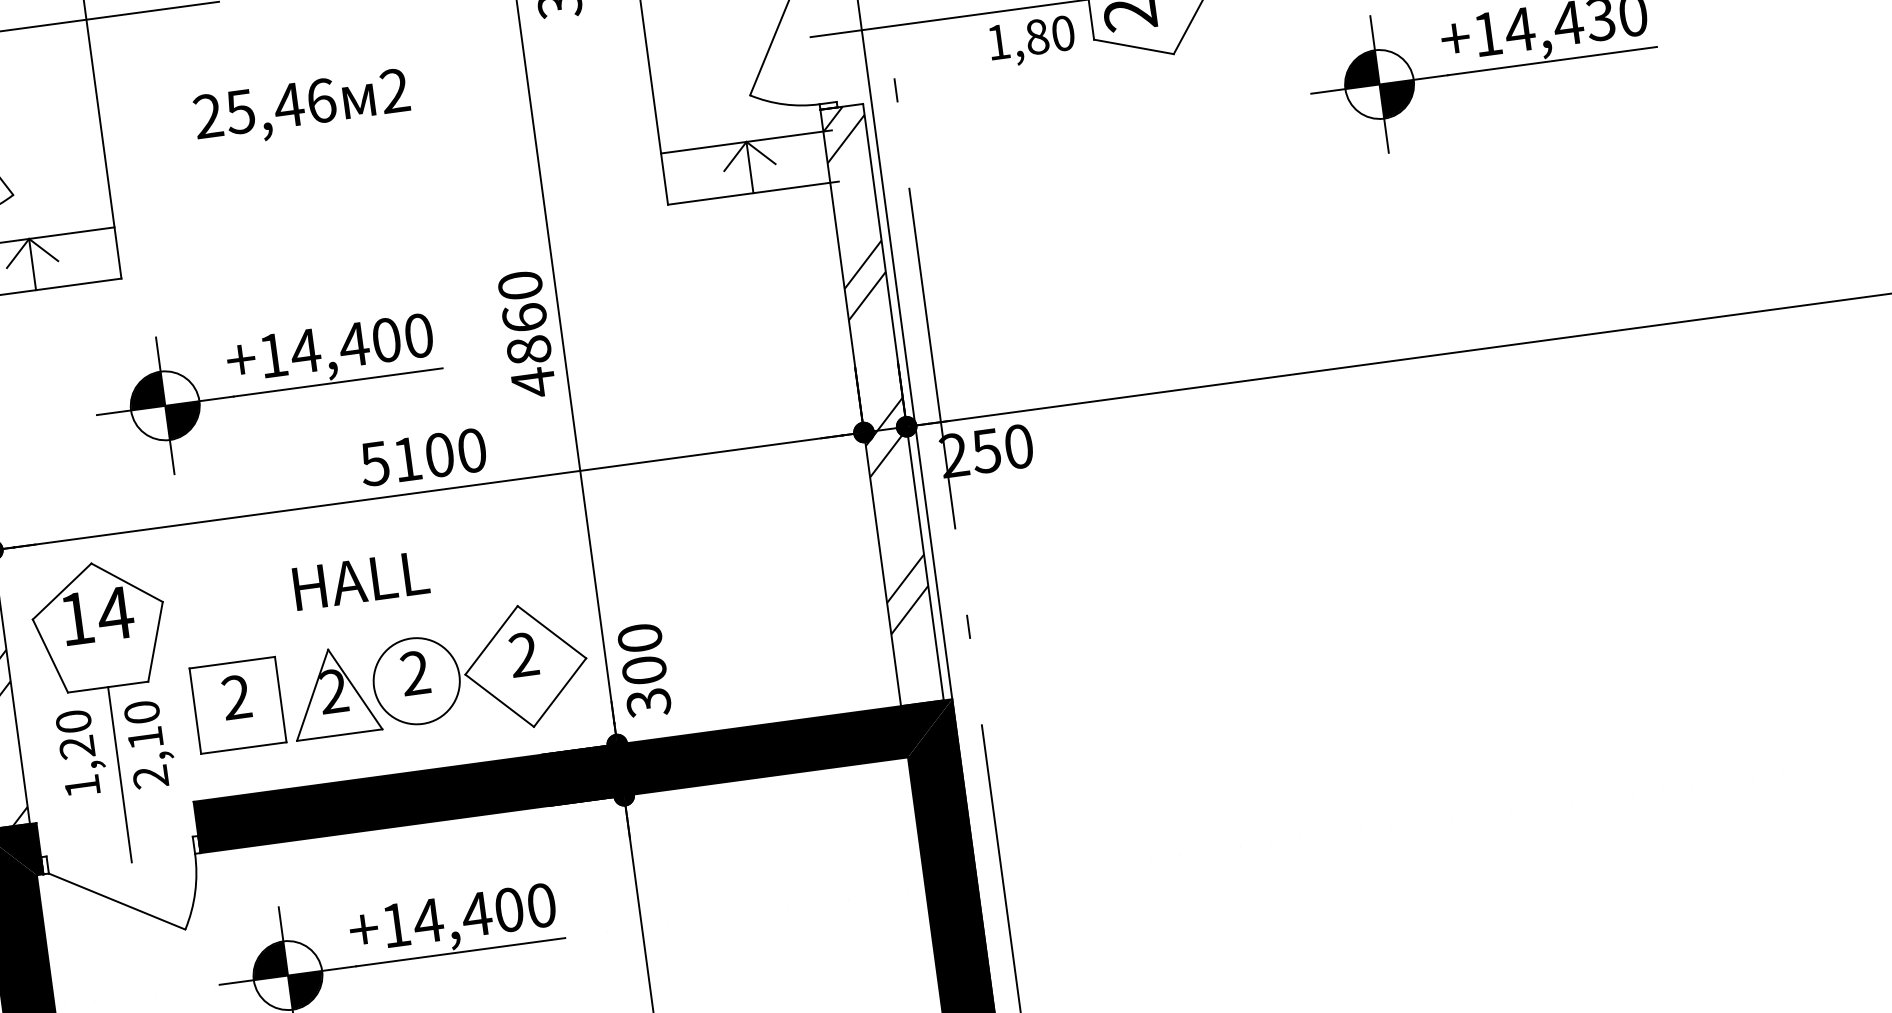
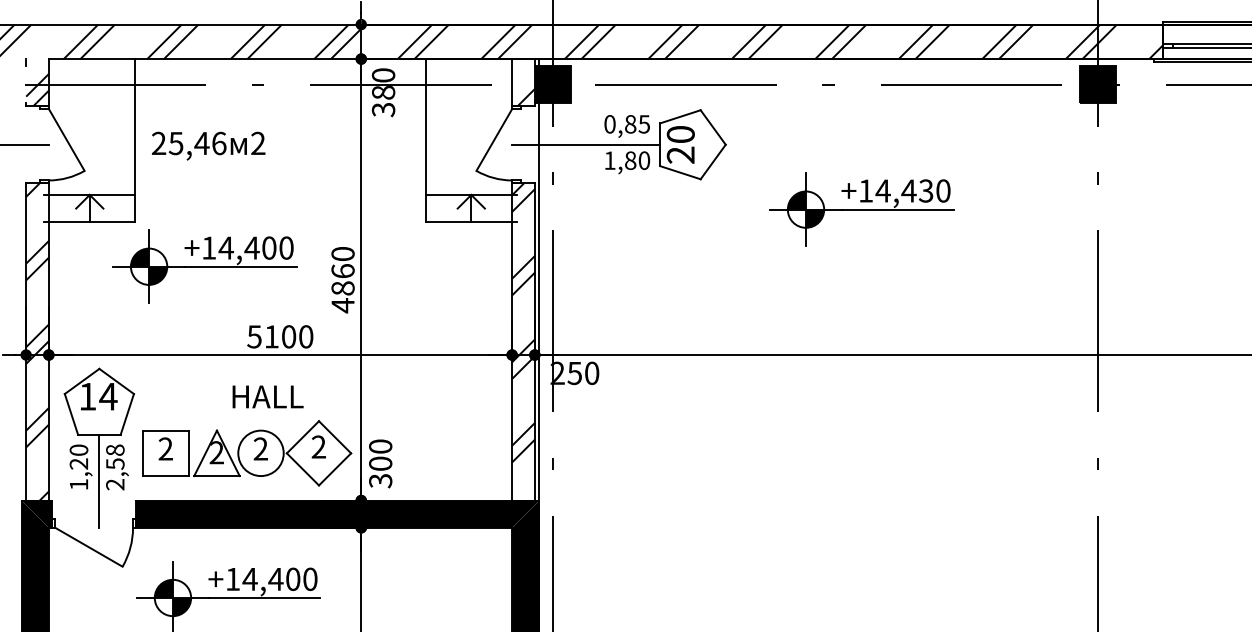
text: (301, 107) -> (208, 145), moved
part: (269, 391) -> (204, 266), moved
text: (359, 580) -> (267, 396), moved
text: (143, 724) -> (115, 456), 2,10 -> 2,58

